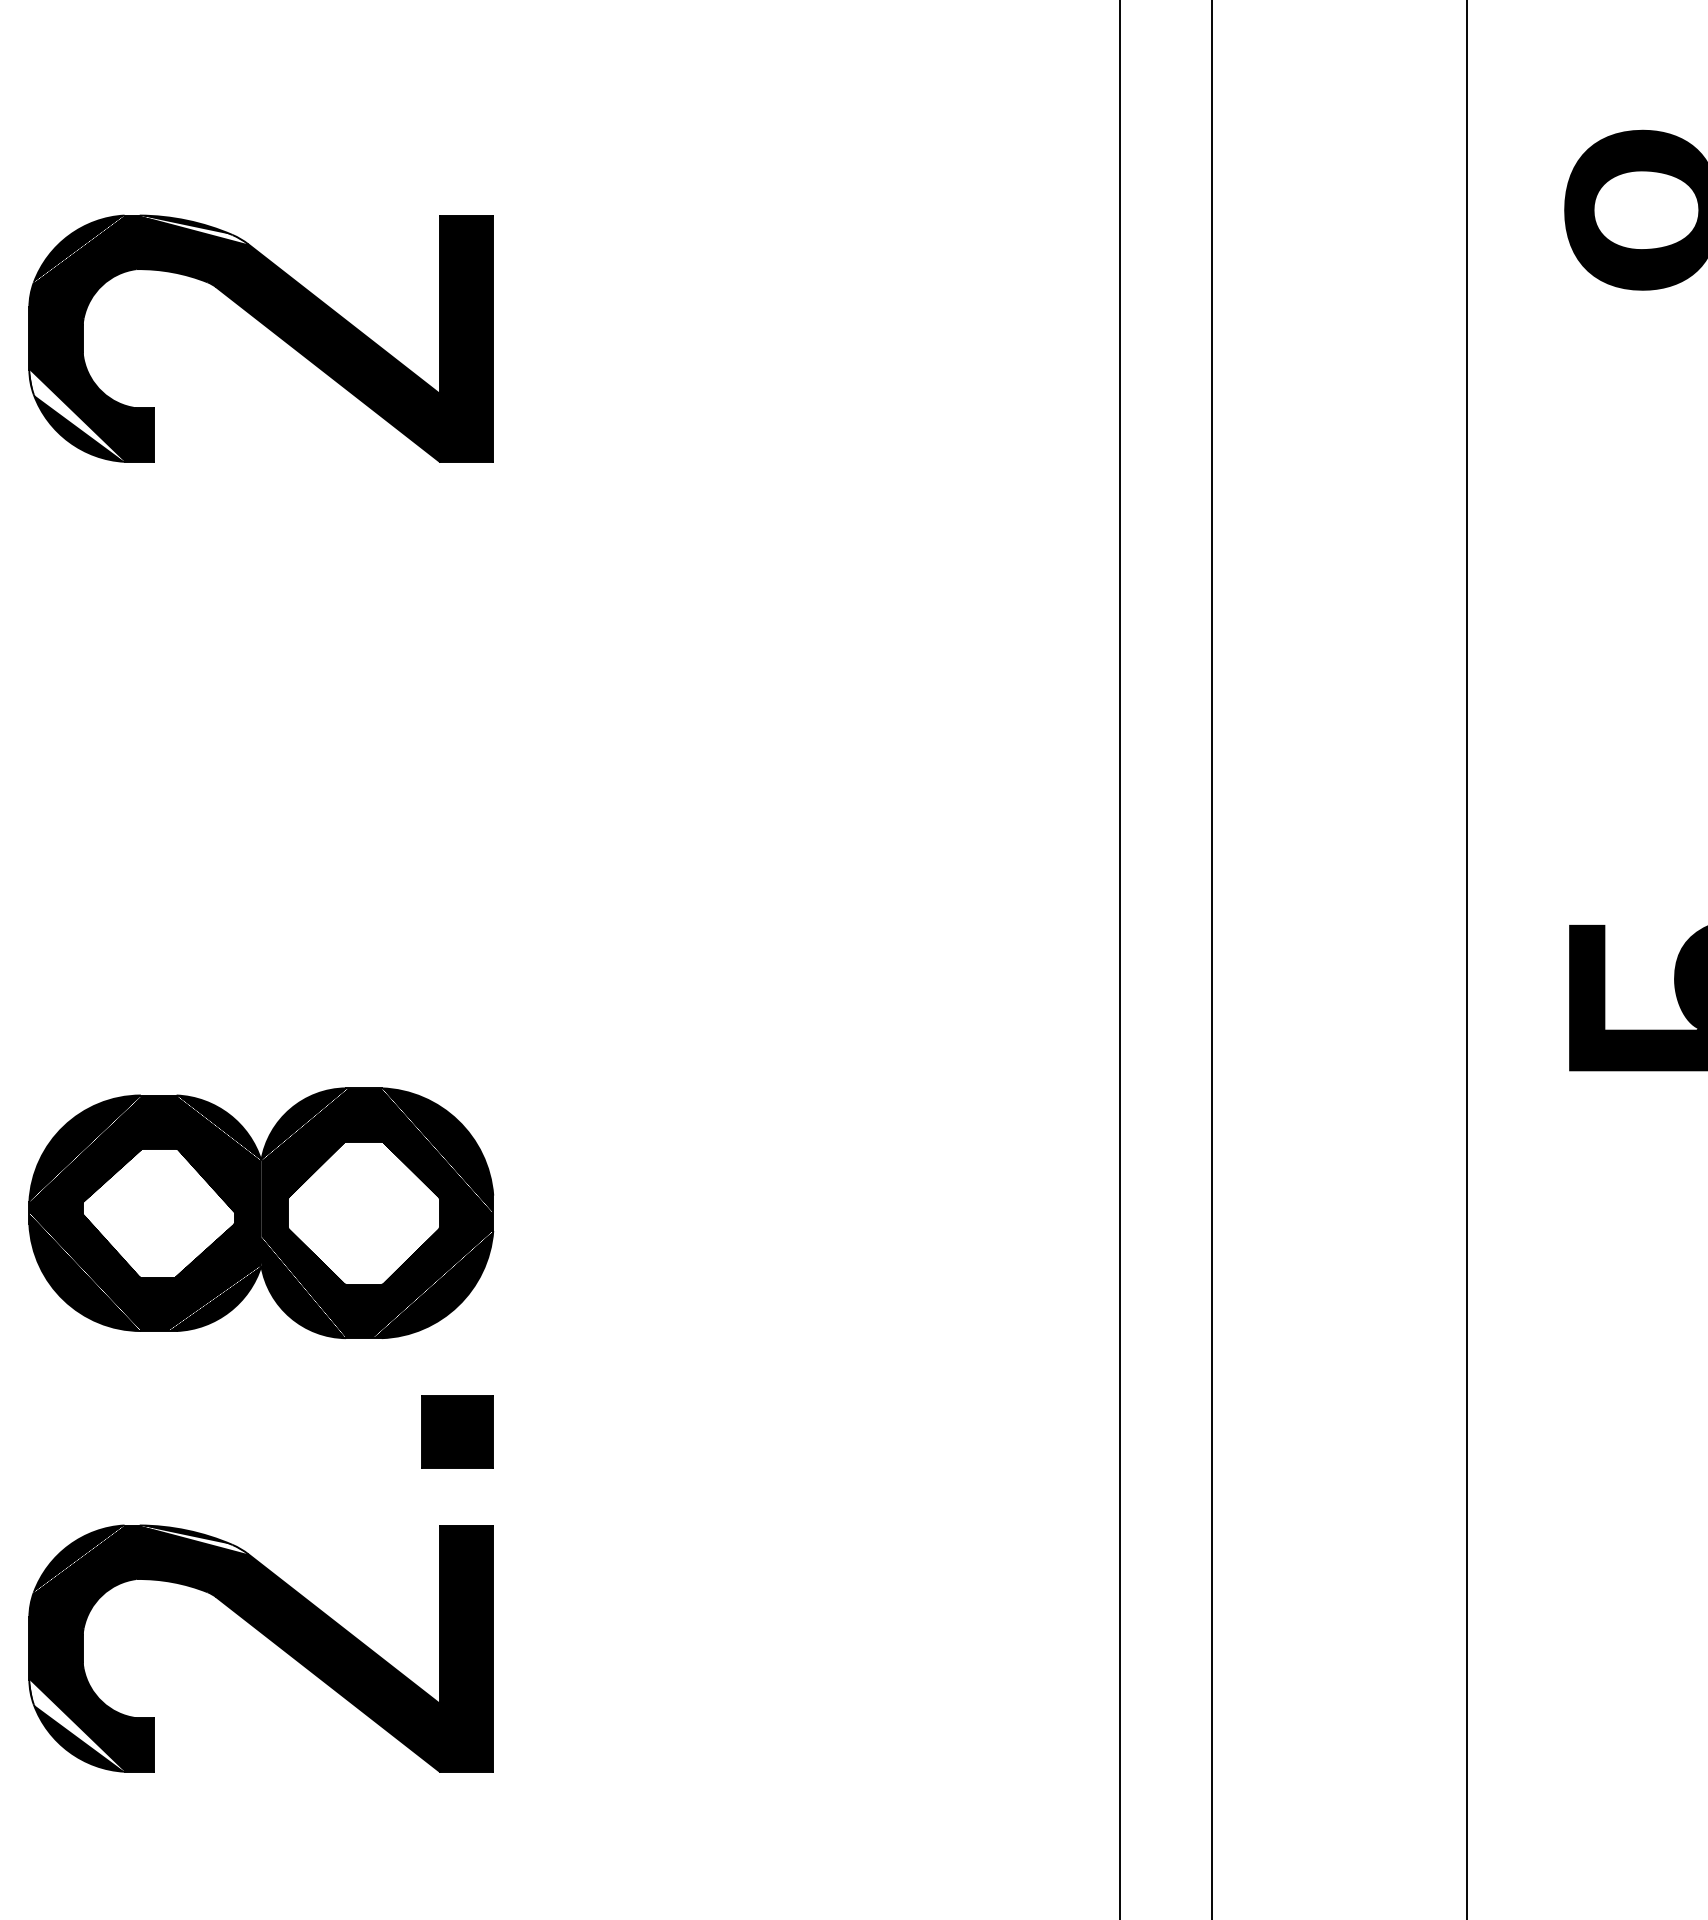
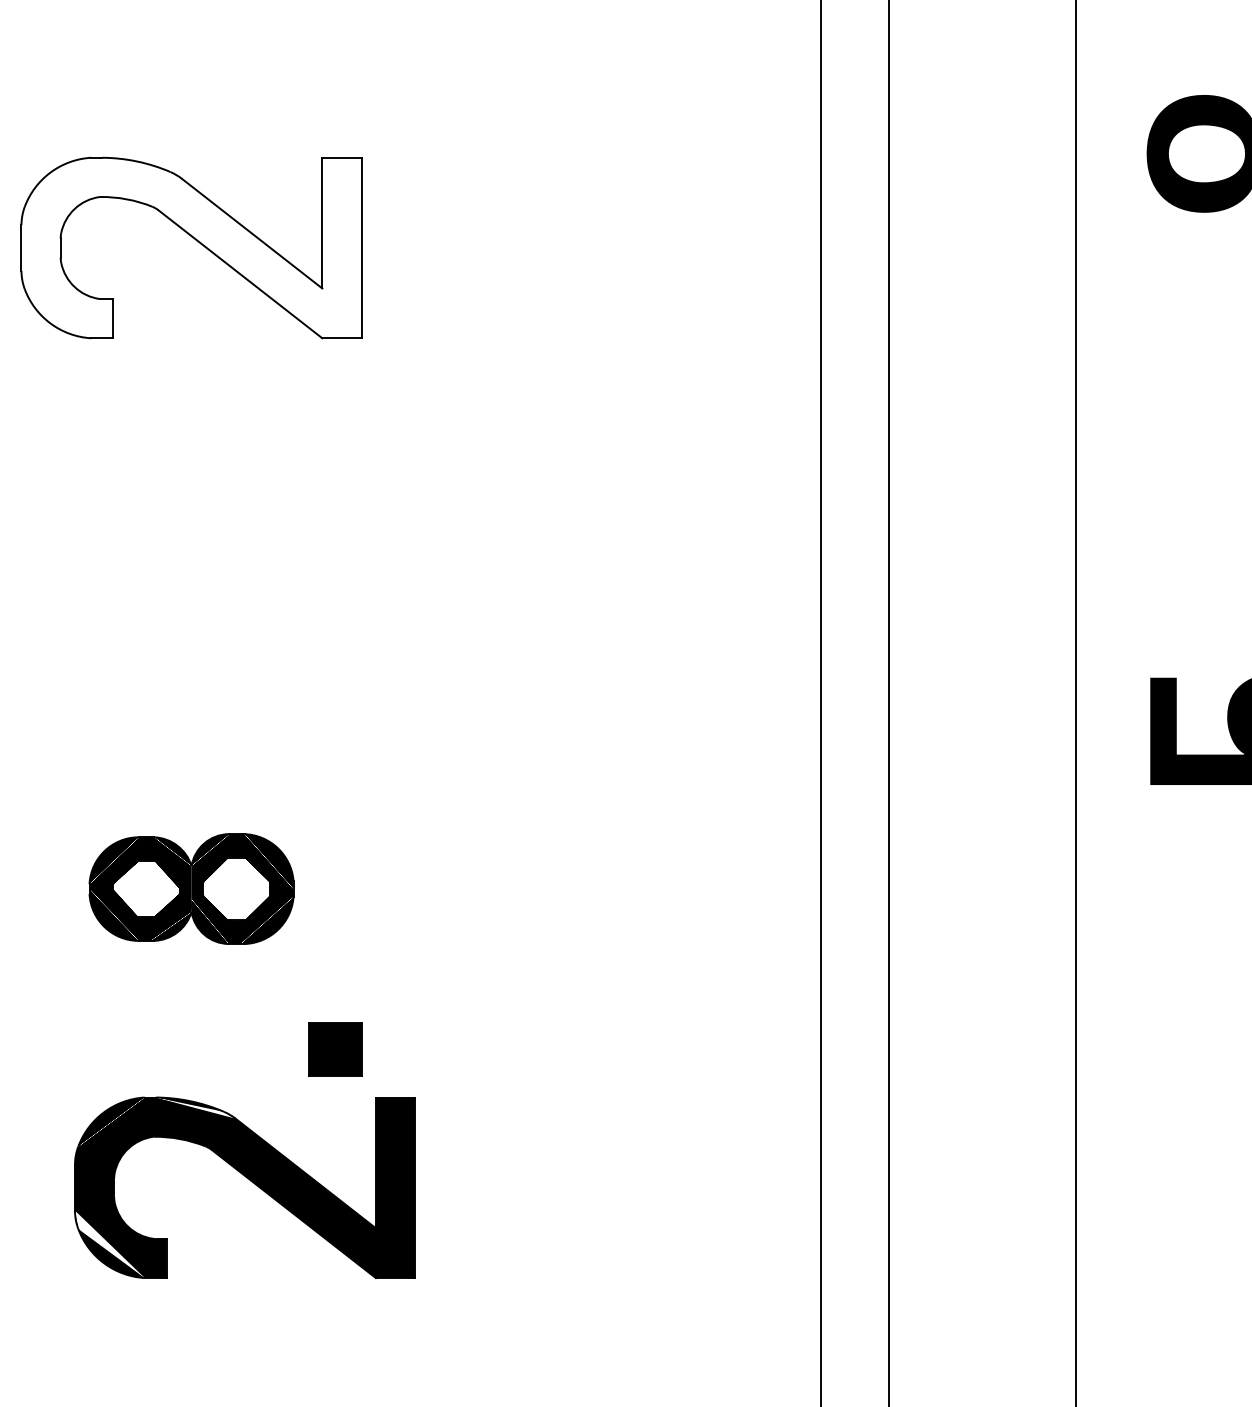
fill: (261, 338) -> (191, 247), removed
part: (261, 1212) -> (191, 888), size x0.6
part: (268, 1639) -> (250, 1181), moved

